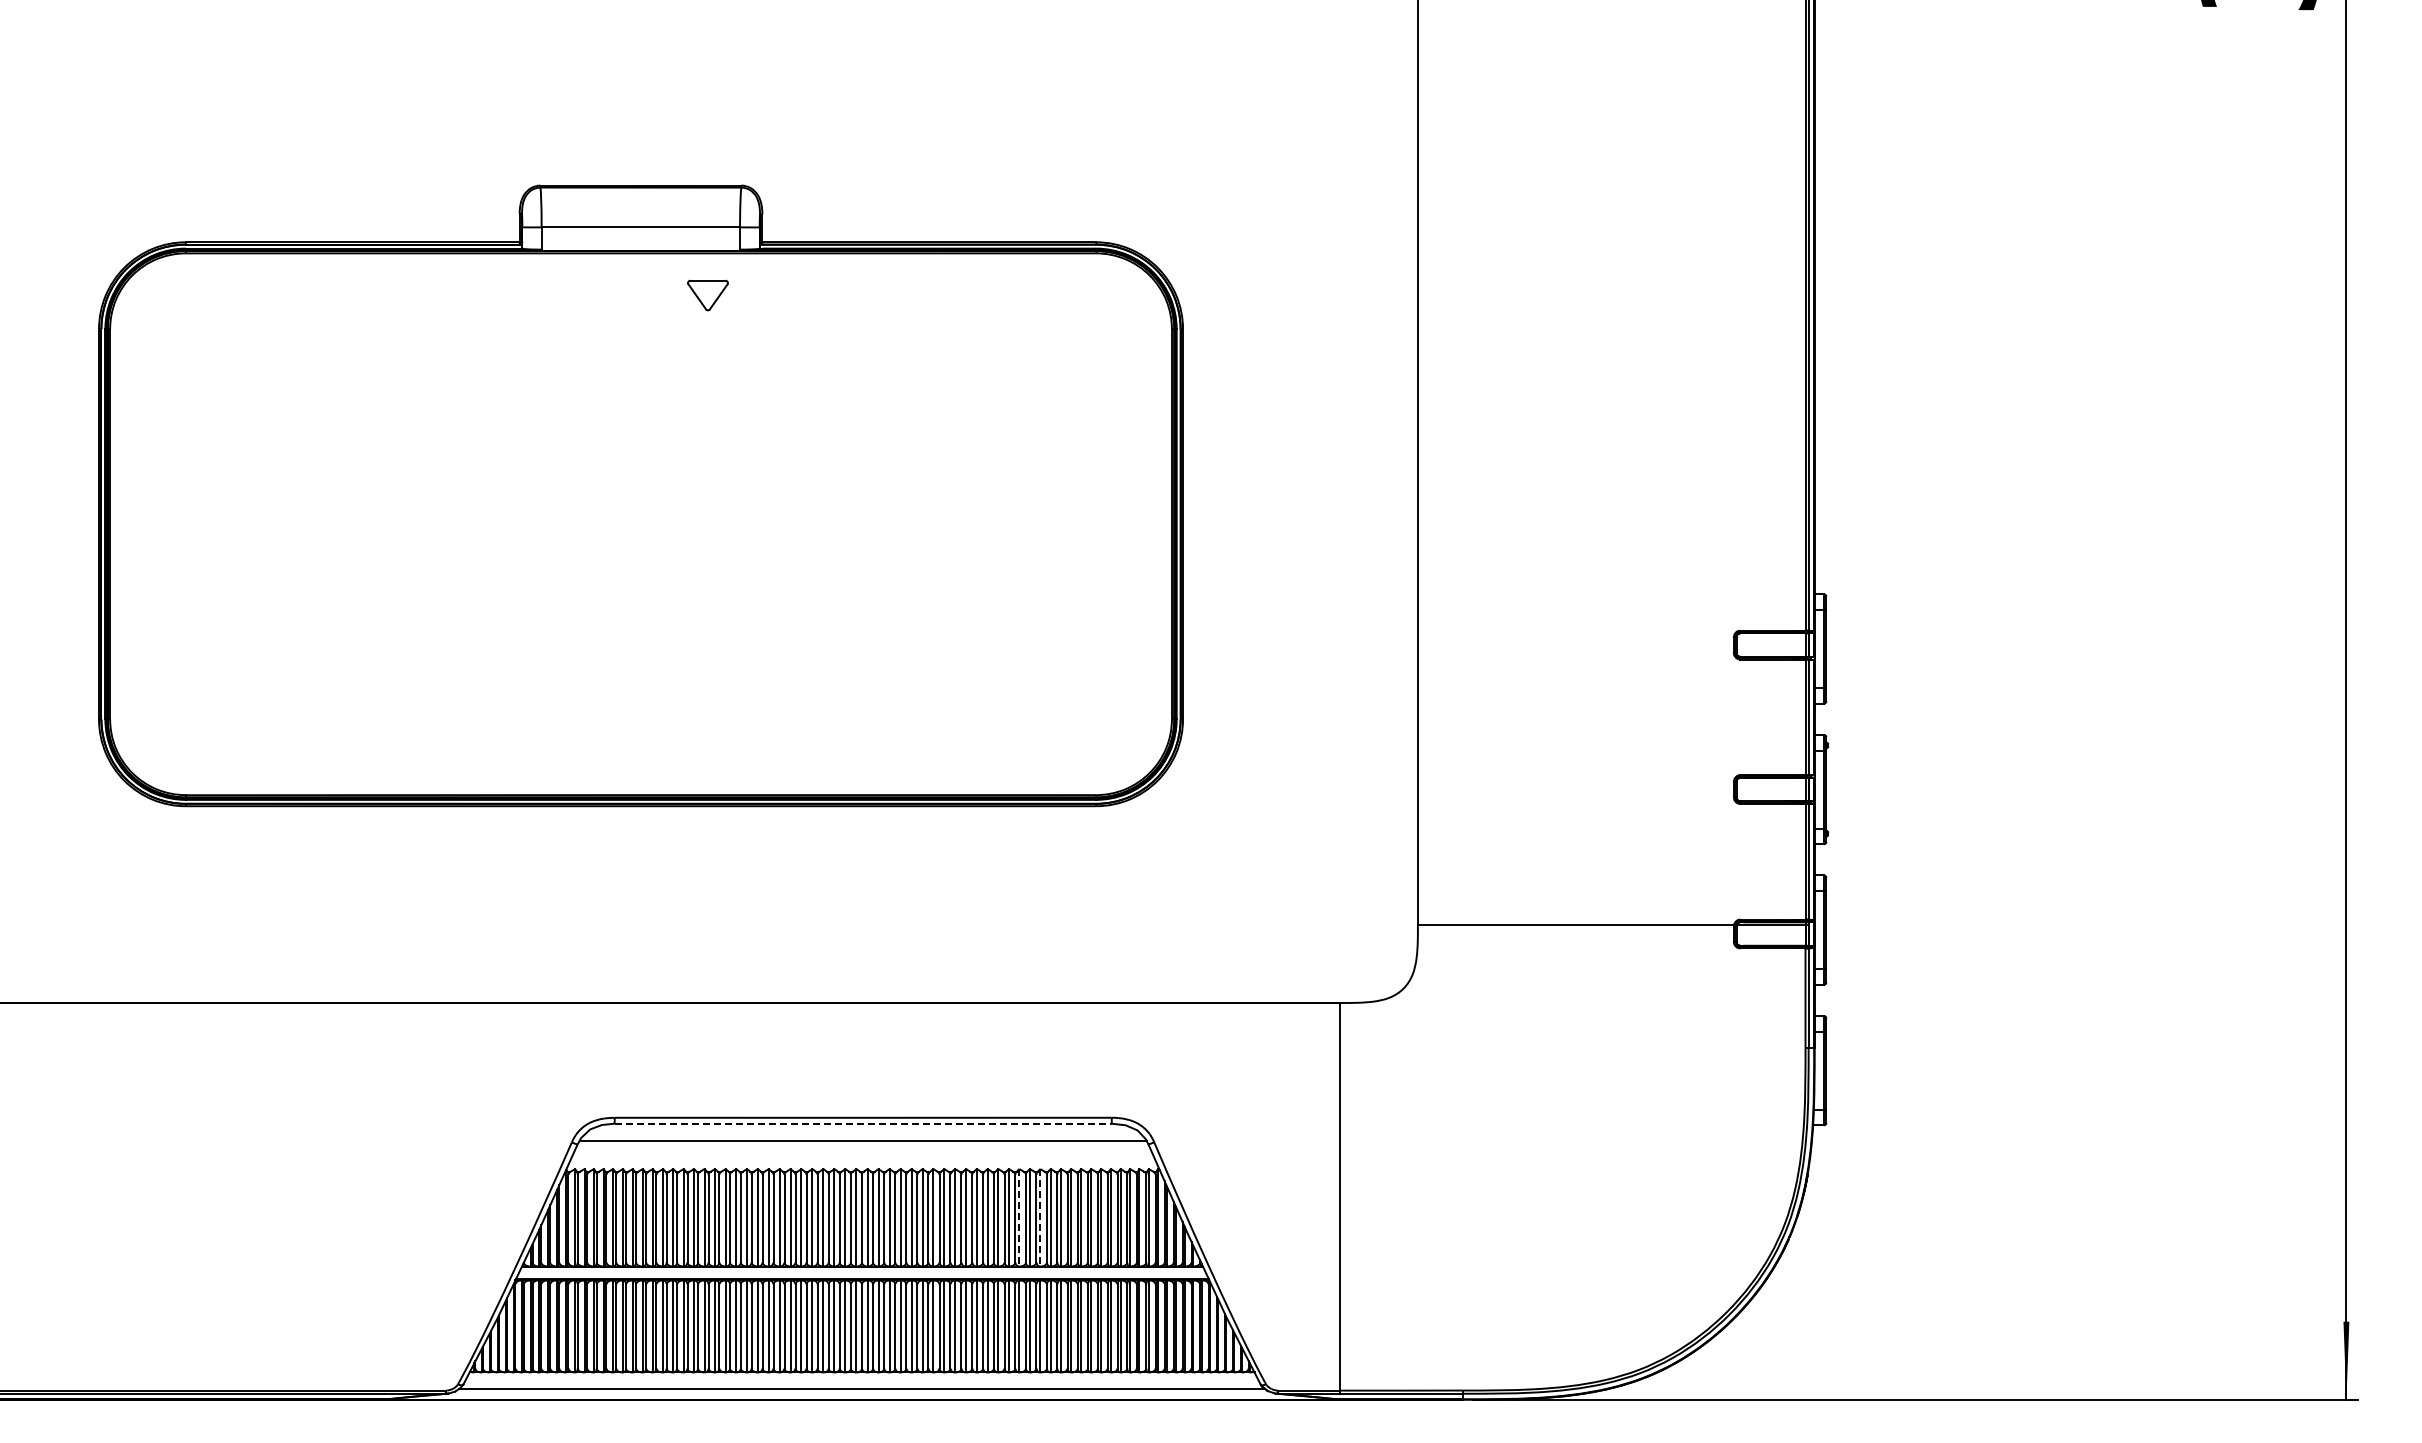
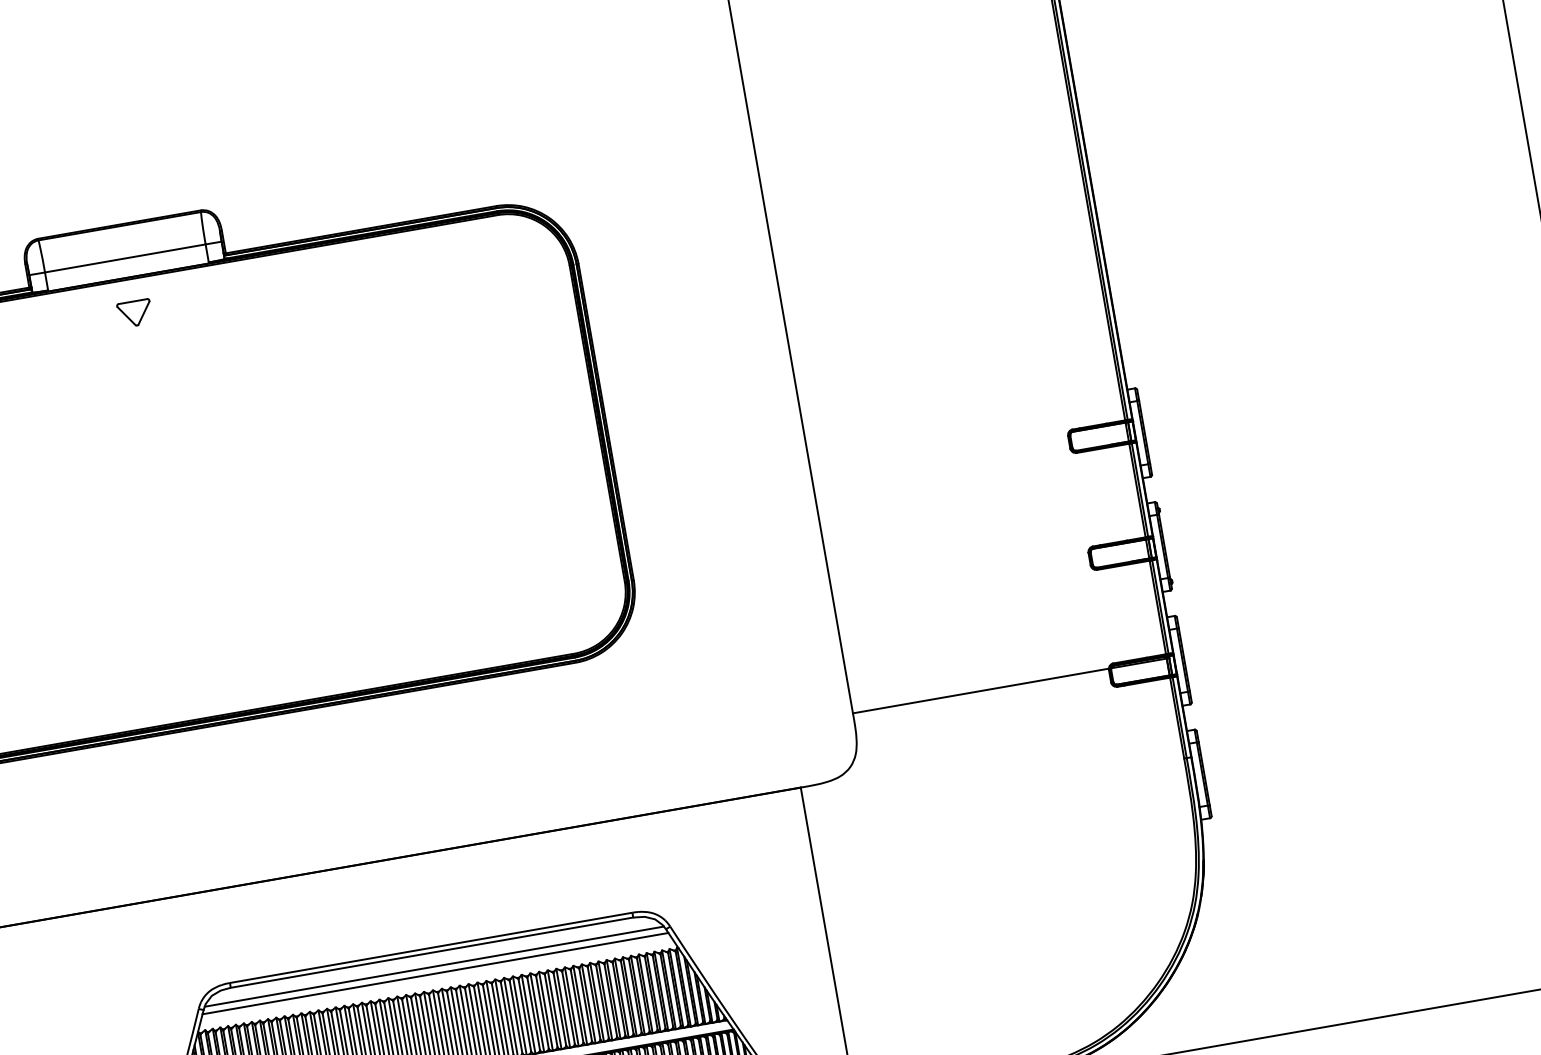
part: (707, 295) -> (134, 313), moved
line: (863, 1123) -> (432, 952), dashed -> solid
line: (862, 1149) -> (435, 973), added
line: (1019, 1217) -> (571, 1006), dashed -> solid
line: (1040, 1217) -> (588, 1003), dashed -> solid

